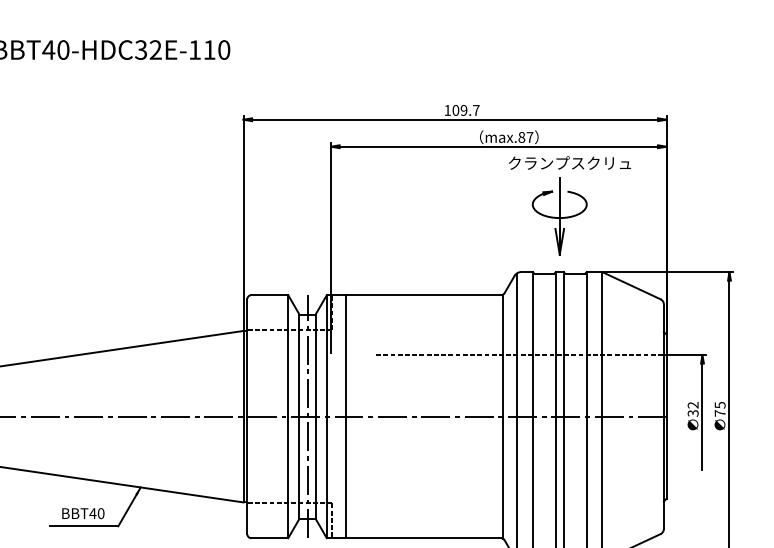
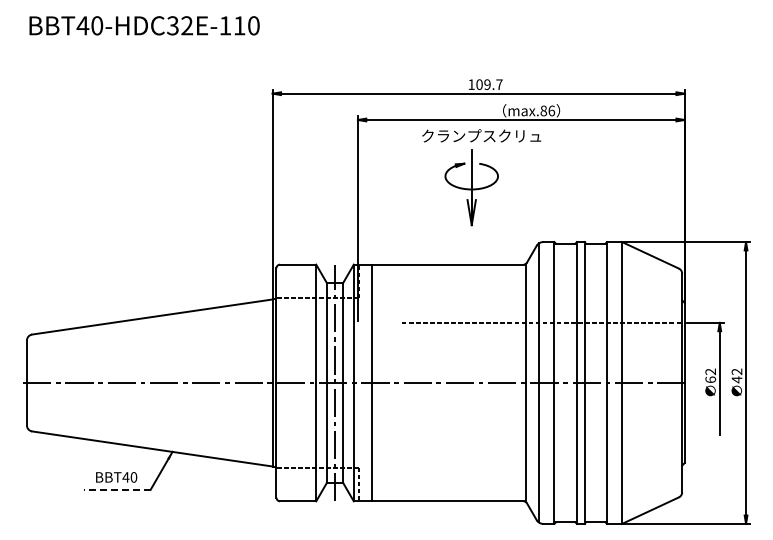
text: (529, 136) -> (551, 110), max.87 -> max.86
part: (560, 205) -> (472, 177), moved
text: (719, 409) -> (736, 375), 75 -> 42
text: (692, 413) -> (710, 379), 32 -> 62
line: (83, 526) -> (116, 489), solid -> dashed

